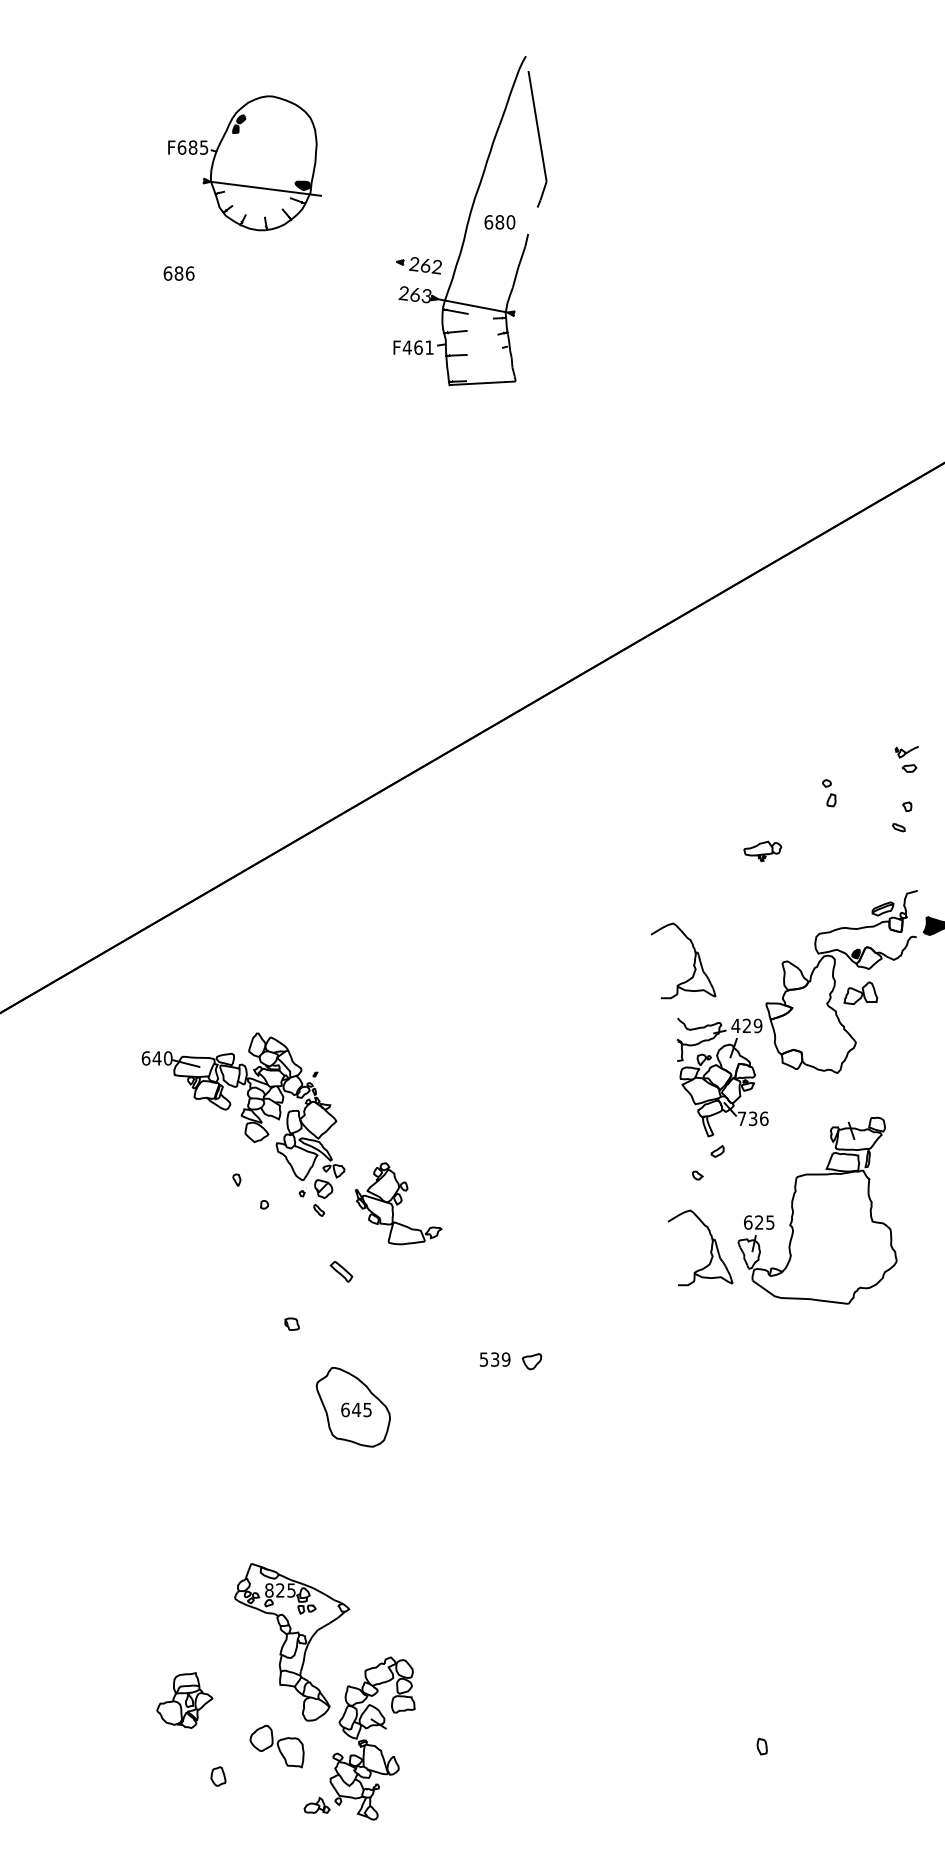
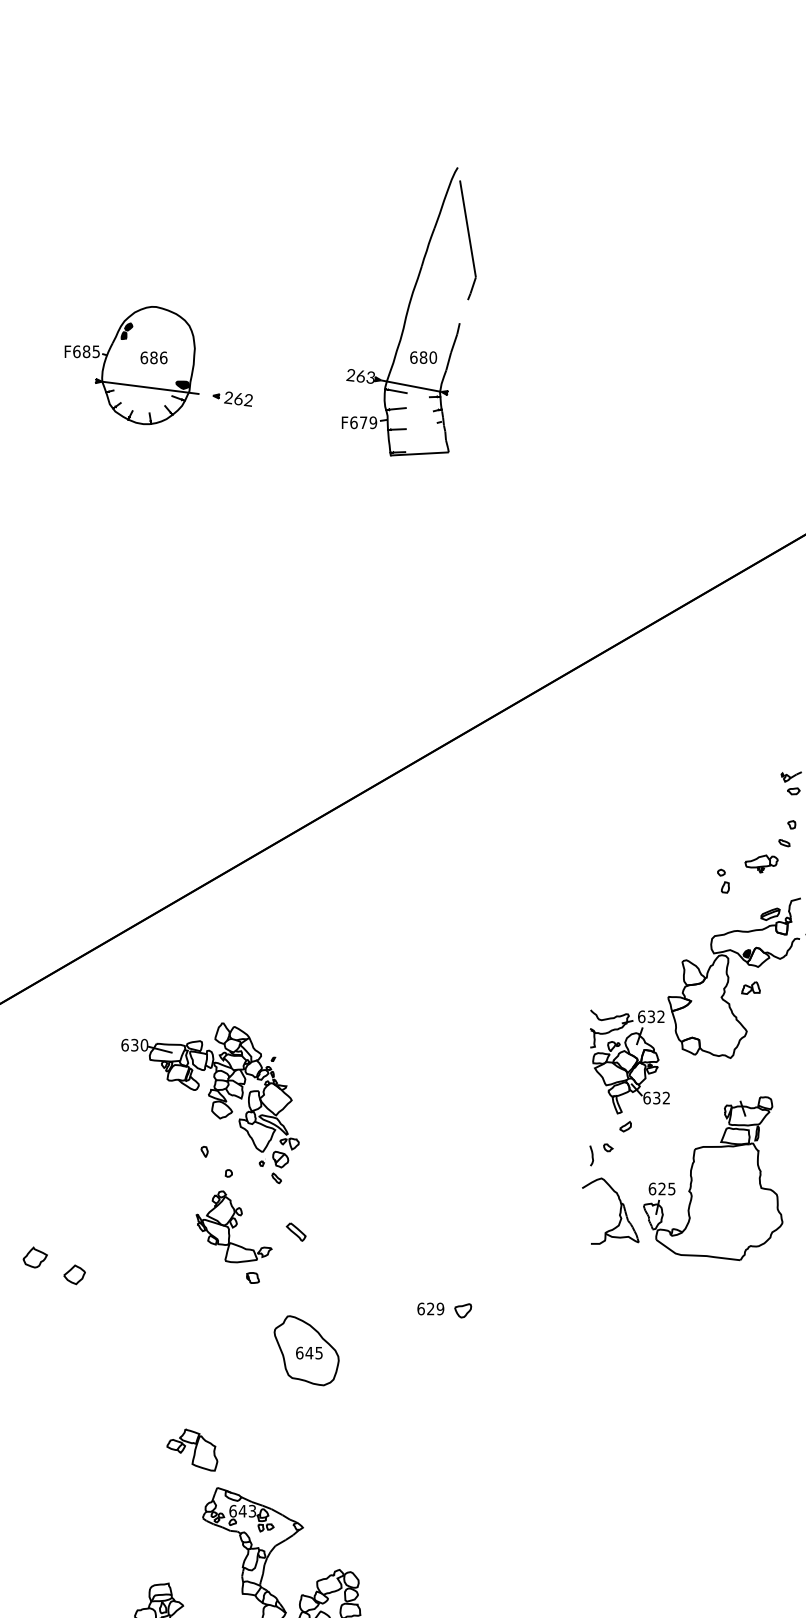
part: (244, 163) -> (131, 365), moved
text: (499, 222) -> (423, 357), moved
part: (418, 265) -> (232, 398), moved
text: (417, 347) -> (362, 422), F461 -> F679
part: (829, 793) -> (723, 881), moved
part: (762, 851) -> (761, 864), moved
part: (693, 962) -> (604, 961), removed
part: (860, 992) -> (750, 987), size x0.62
text: (746, 1025) -> (650, 1016), 429 -> 632
text: (156, 1058) -> (134, 1045), 640 -> 630
text: (752, 1118) -> (656, 1097), 736 -> 632
curve: (679, 1184) -> (592, 1155), added
part: (398, 1203) -> (234, 1226), moved
part: (43, 1300) -> (35, 1257), added
part: (88, 1320) -> (74, 1274), added
text: (489, 1359) -> (425, 1308), 539 -> 629
part: (222, 1520) -> (192, 1449), added
text: (280, 1590) -> (242, 1511), 825 -> 643

